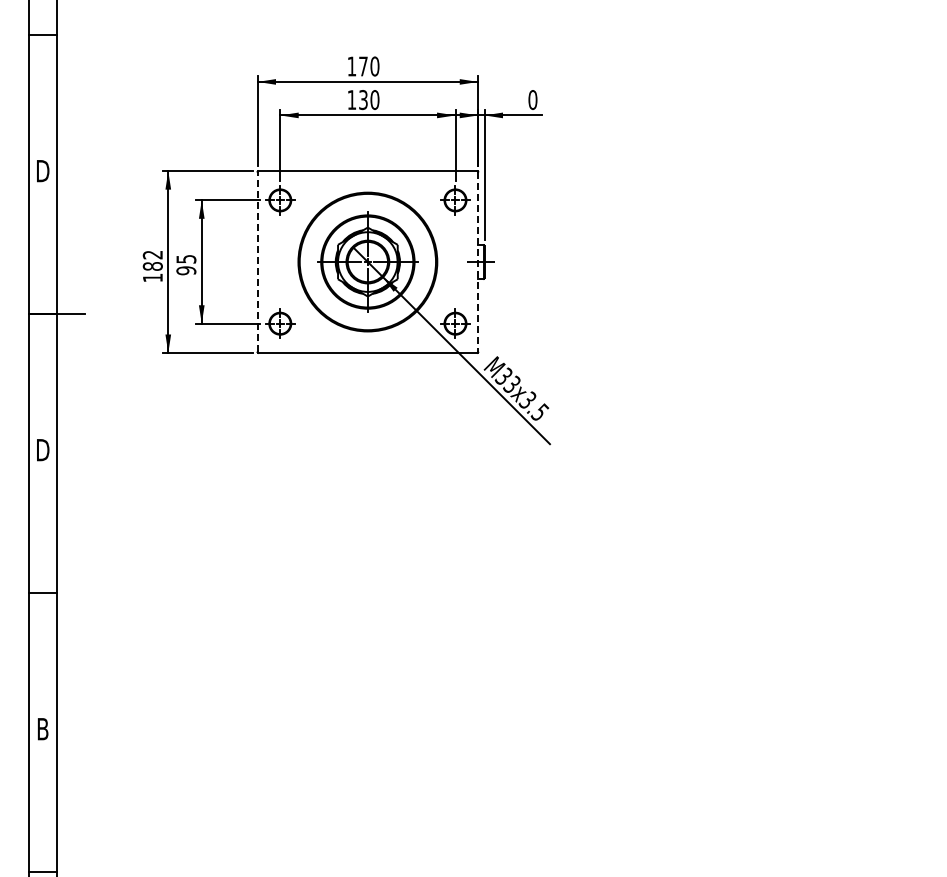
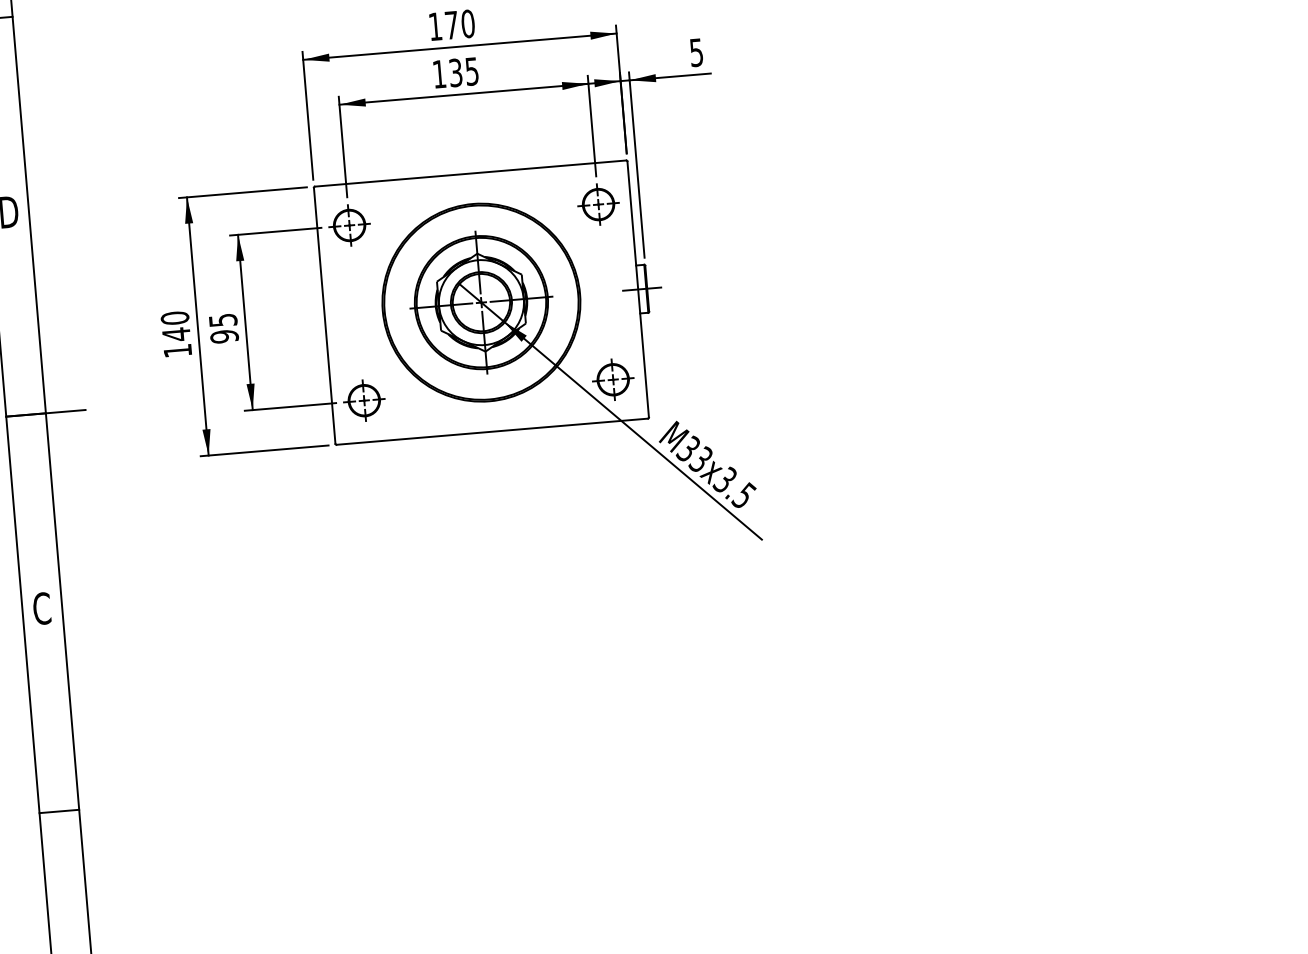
text: (374, 100) -> (471, 72), 130 -> 135
text: (532, 100) -> (696, 53), 0 -> 5
text: (152, 260) -> (175, 326), 182 -> 140
line: (257, 261) -> (324, 315), dashed -> solid
line: (478, 262) -> (638, 290), dashed -> solid
text: (42, 449) -> (41, 607), D -> C

